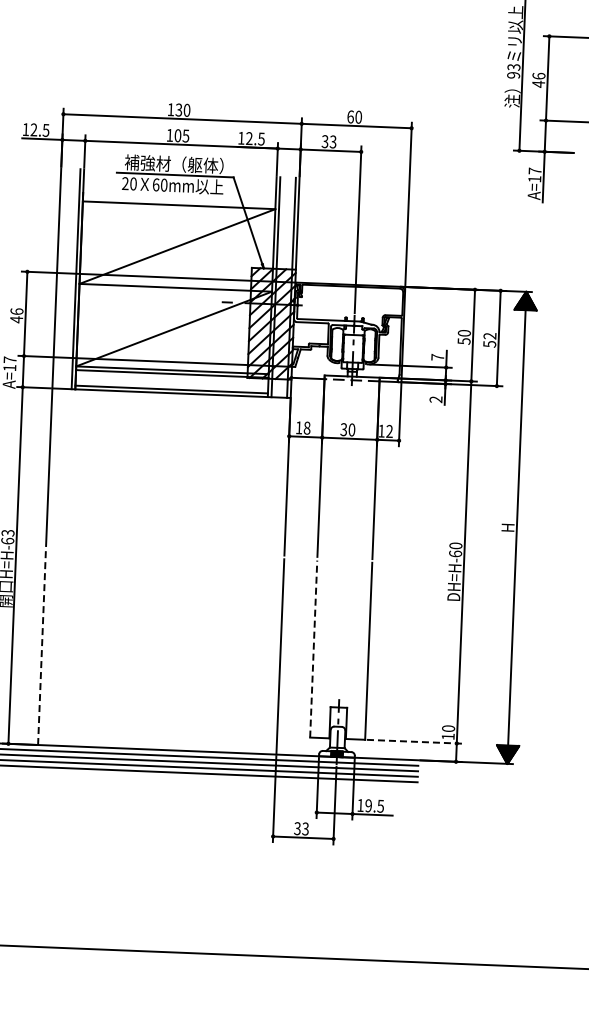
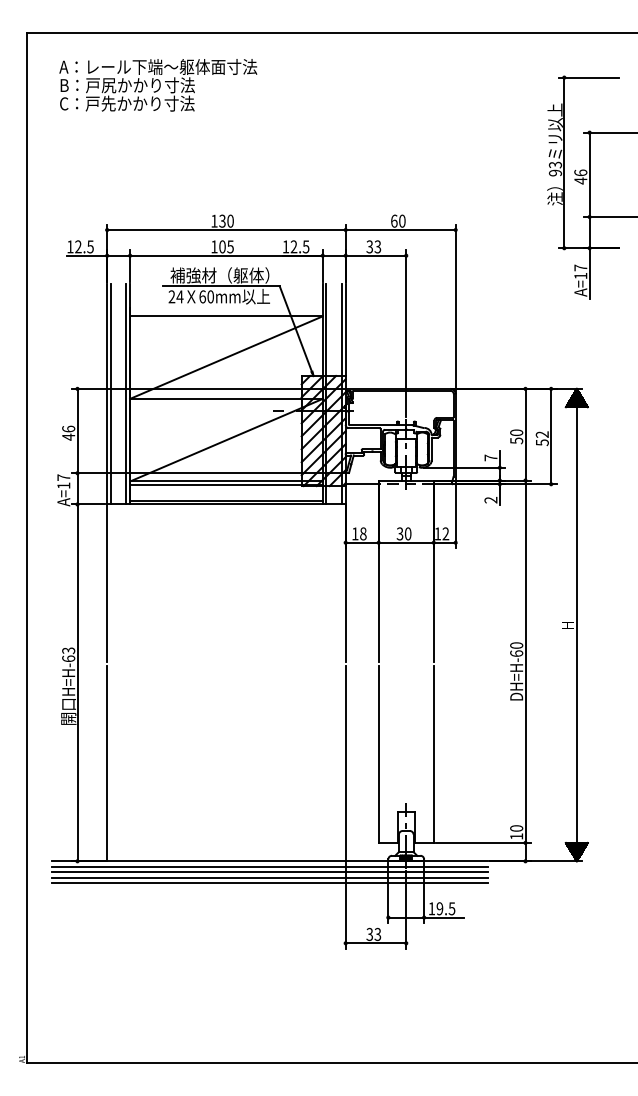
text: (133, 183) -> (179, 296), 20 -> 24
line: (60, 278) -> (110, 394), added
line: (42, 647) -> (107, 763), dashed -> solid
line: (313, 649) -> (378, 754), dashed -> solid
line: (414, 741) -> (483, 842), dashed -> solid

